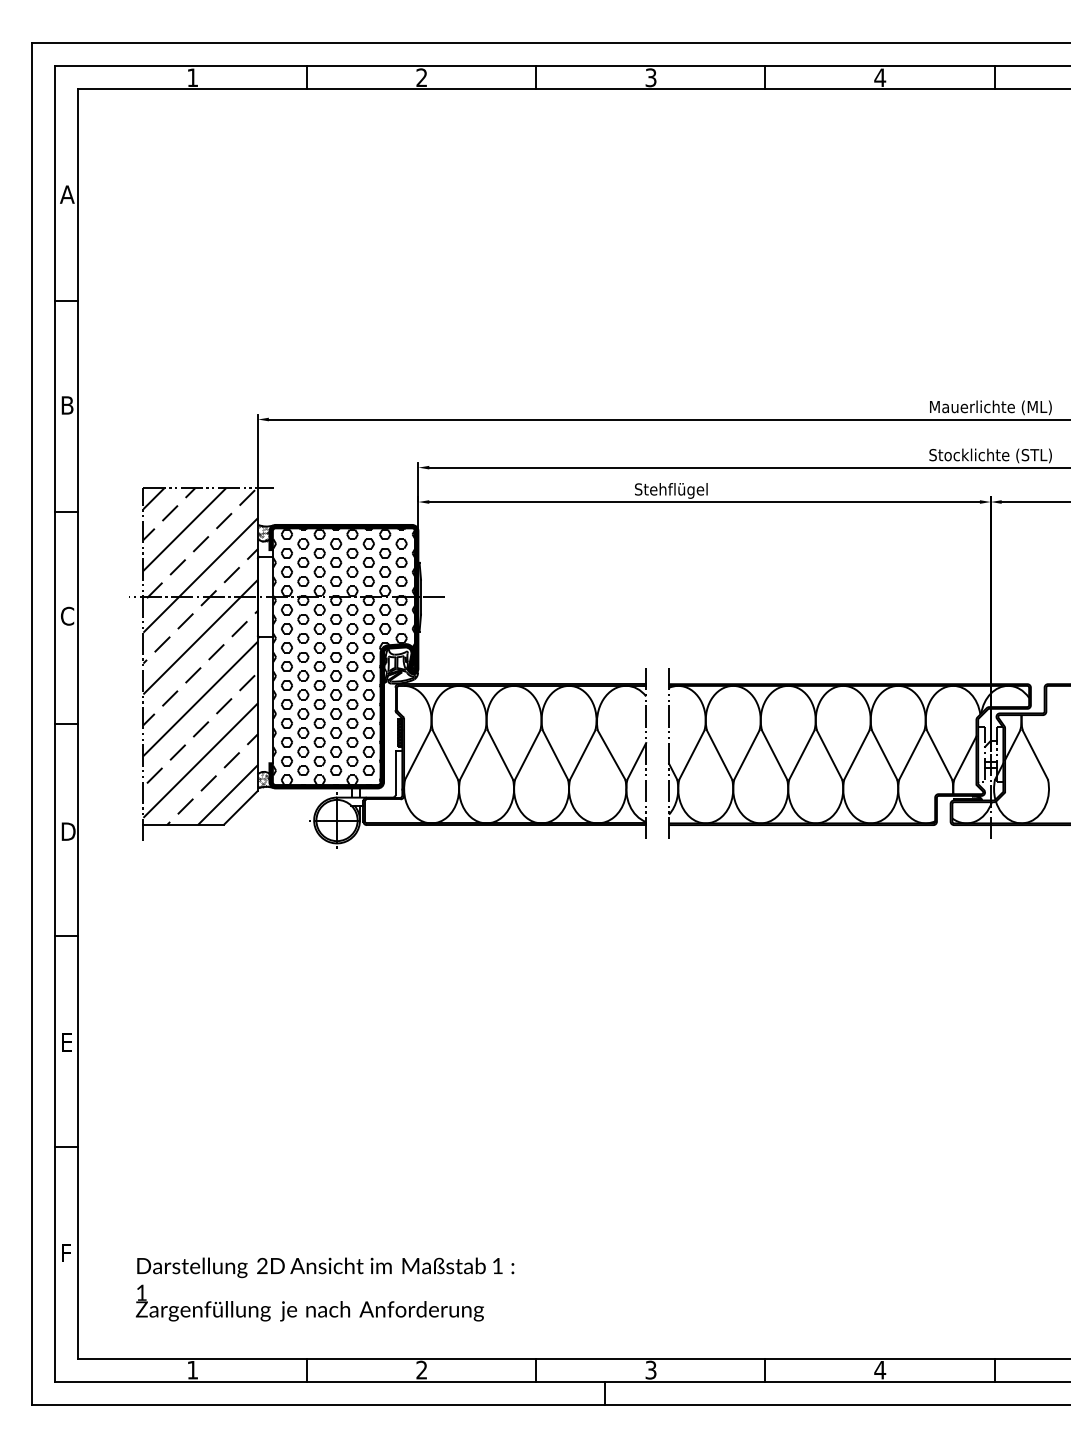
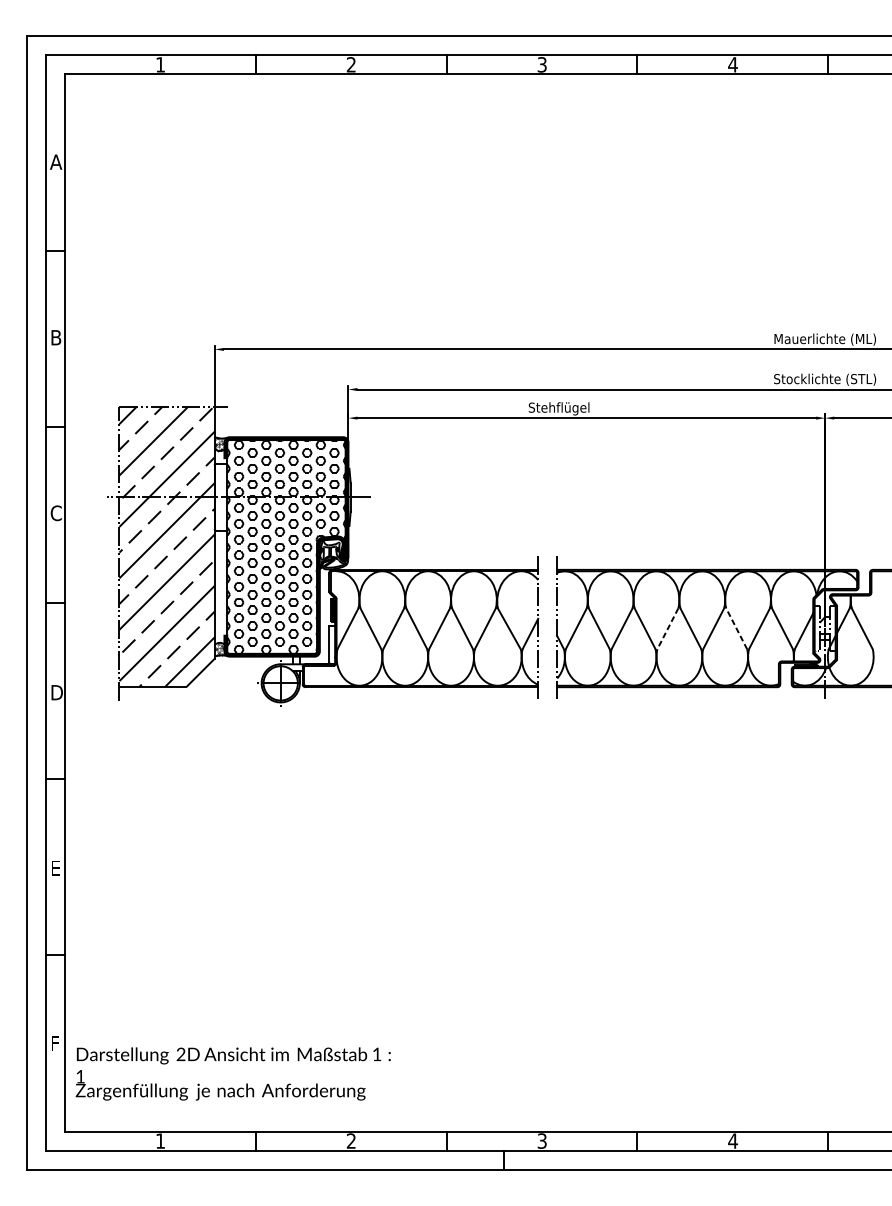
line: (801, 755) -> (667, 629), solid -> dashed
line: (884, 755) -> (736, 629), solid -> dashed
text: (324, 1289) -> (232, 1073), moved

